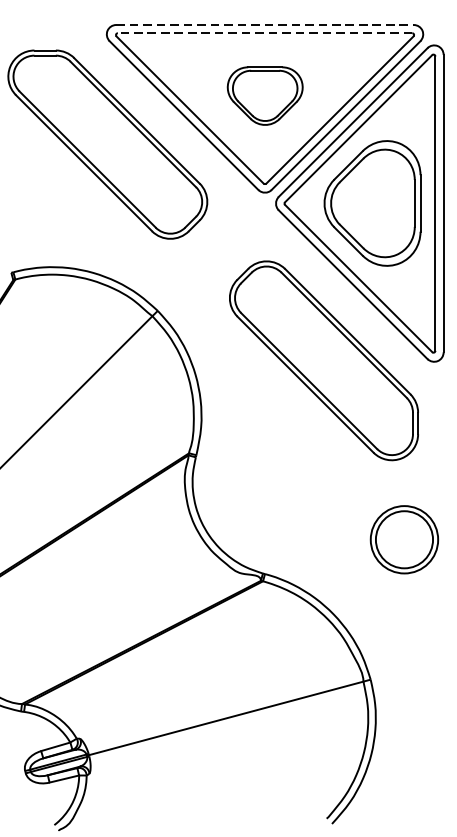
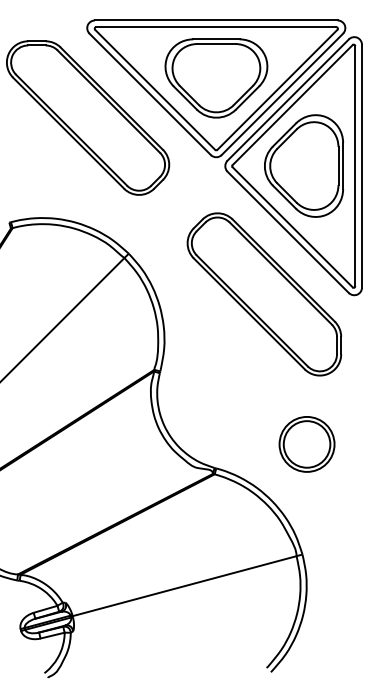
line: (265, 25) -> (216, 20), dashed -> solid
line: (264, 33) -> (215, 27), dashed -> solid
part: (265, 96) -> (216, 78), size x1.67
part: (403, 539) -> (306, 444), moved

